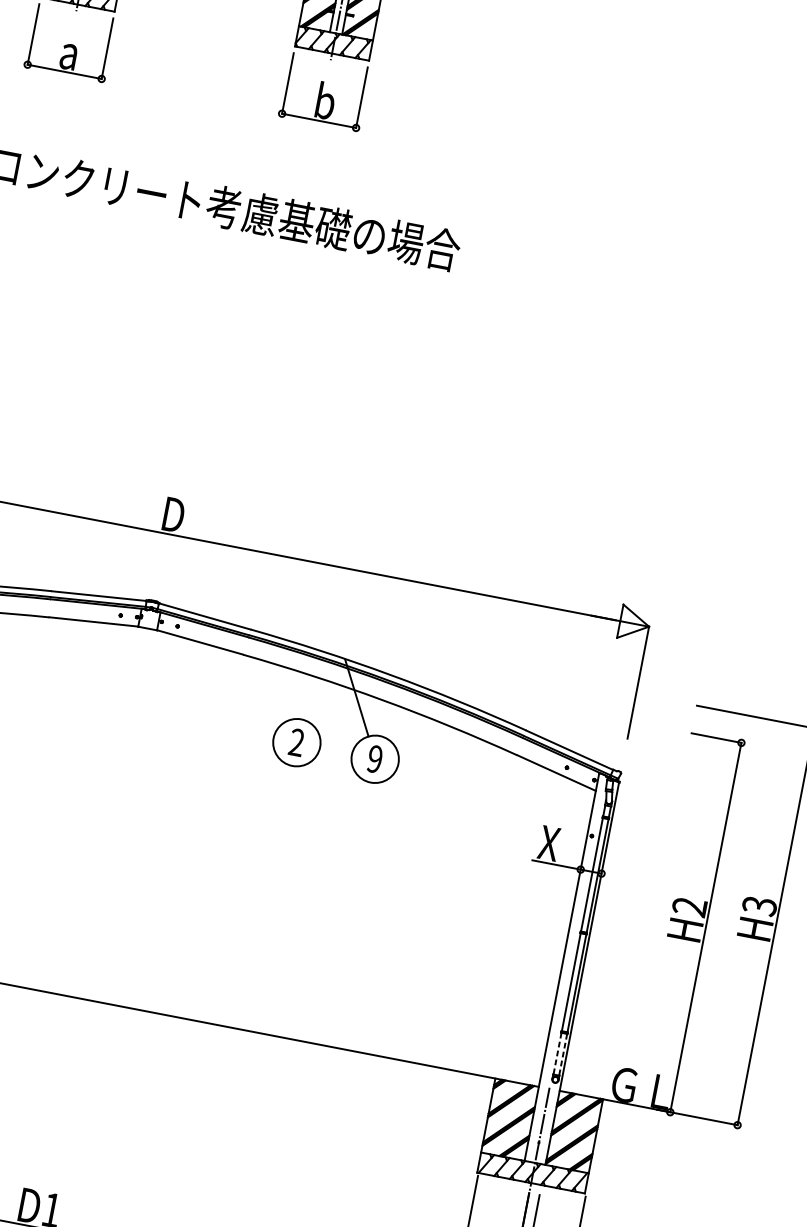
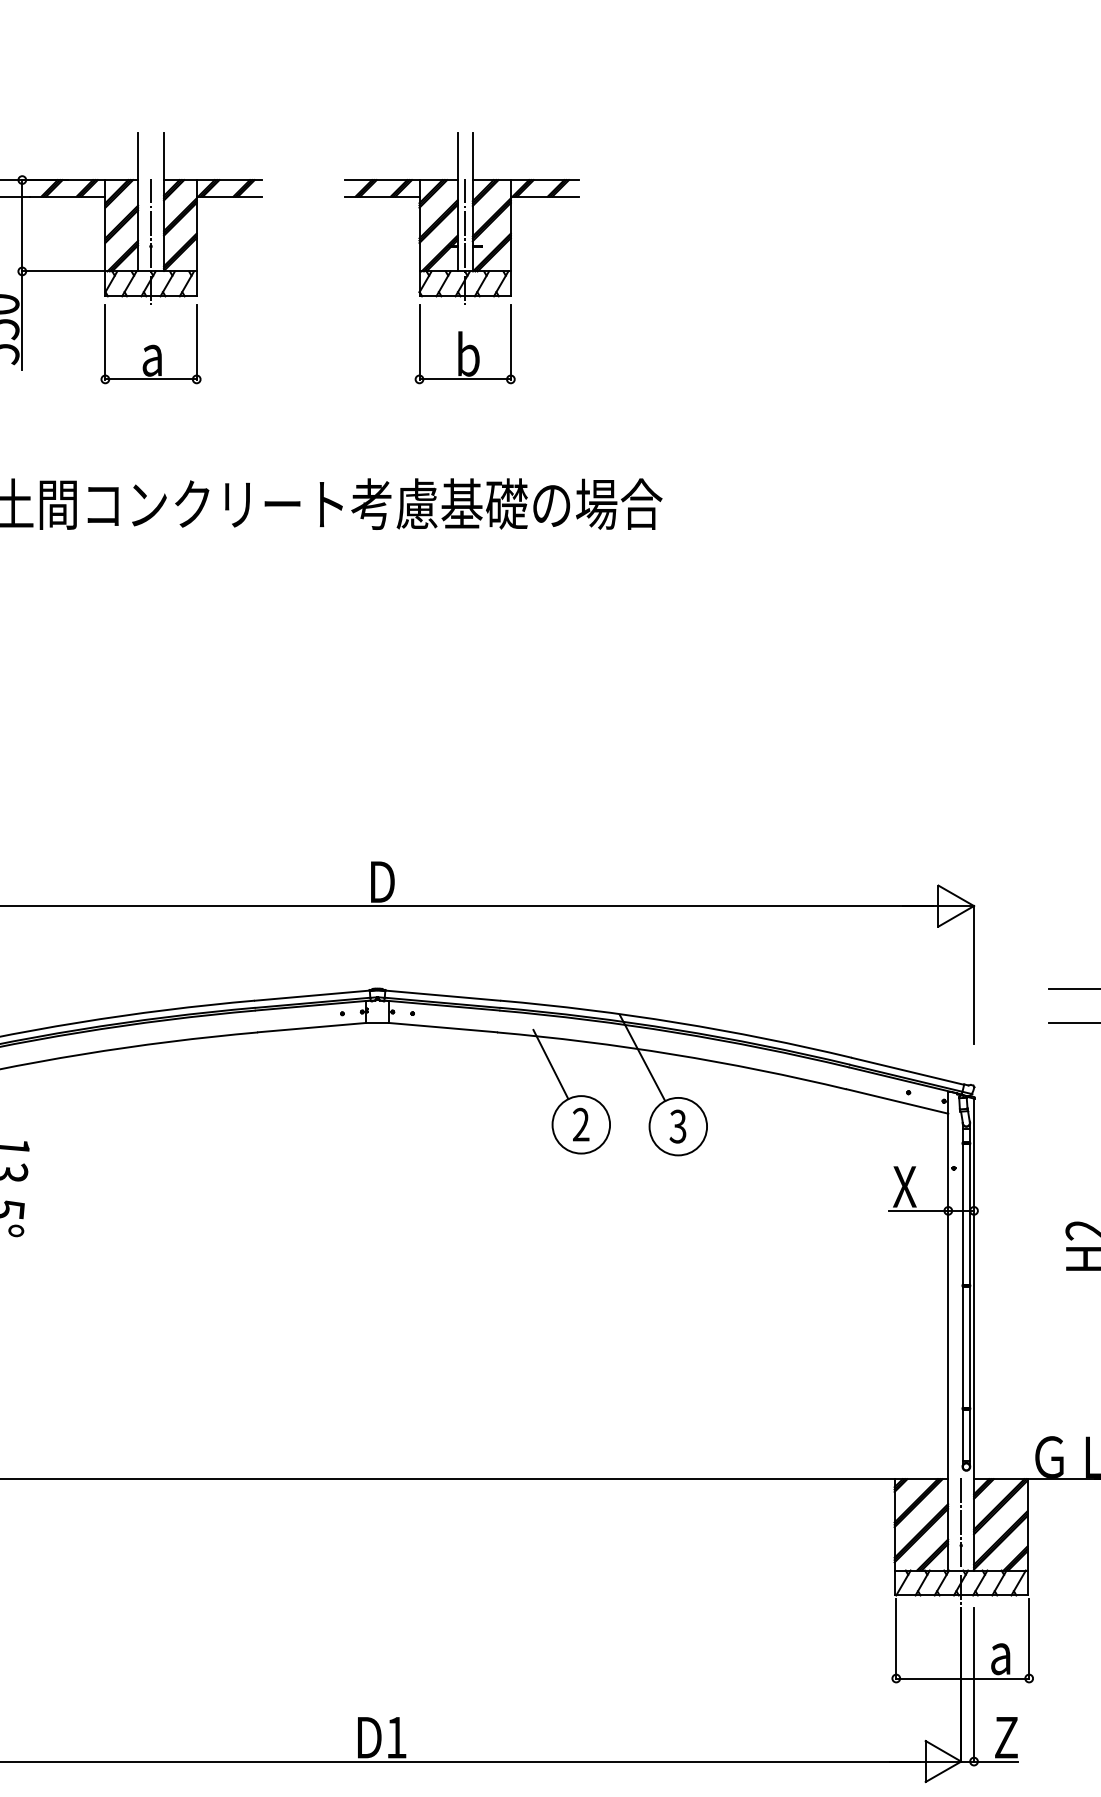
line: (281, 689) -> (550, 1064), added
text: (374, 759) -> (677, 1126), 9 -> 3
line: (557, 1053) -> (962, 1435), dashed -> solid
line: (562, 1054) -> (969, 1435), dashed -> solid

